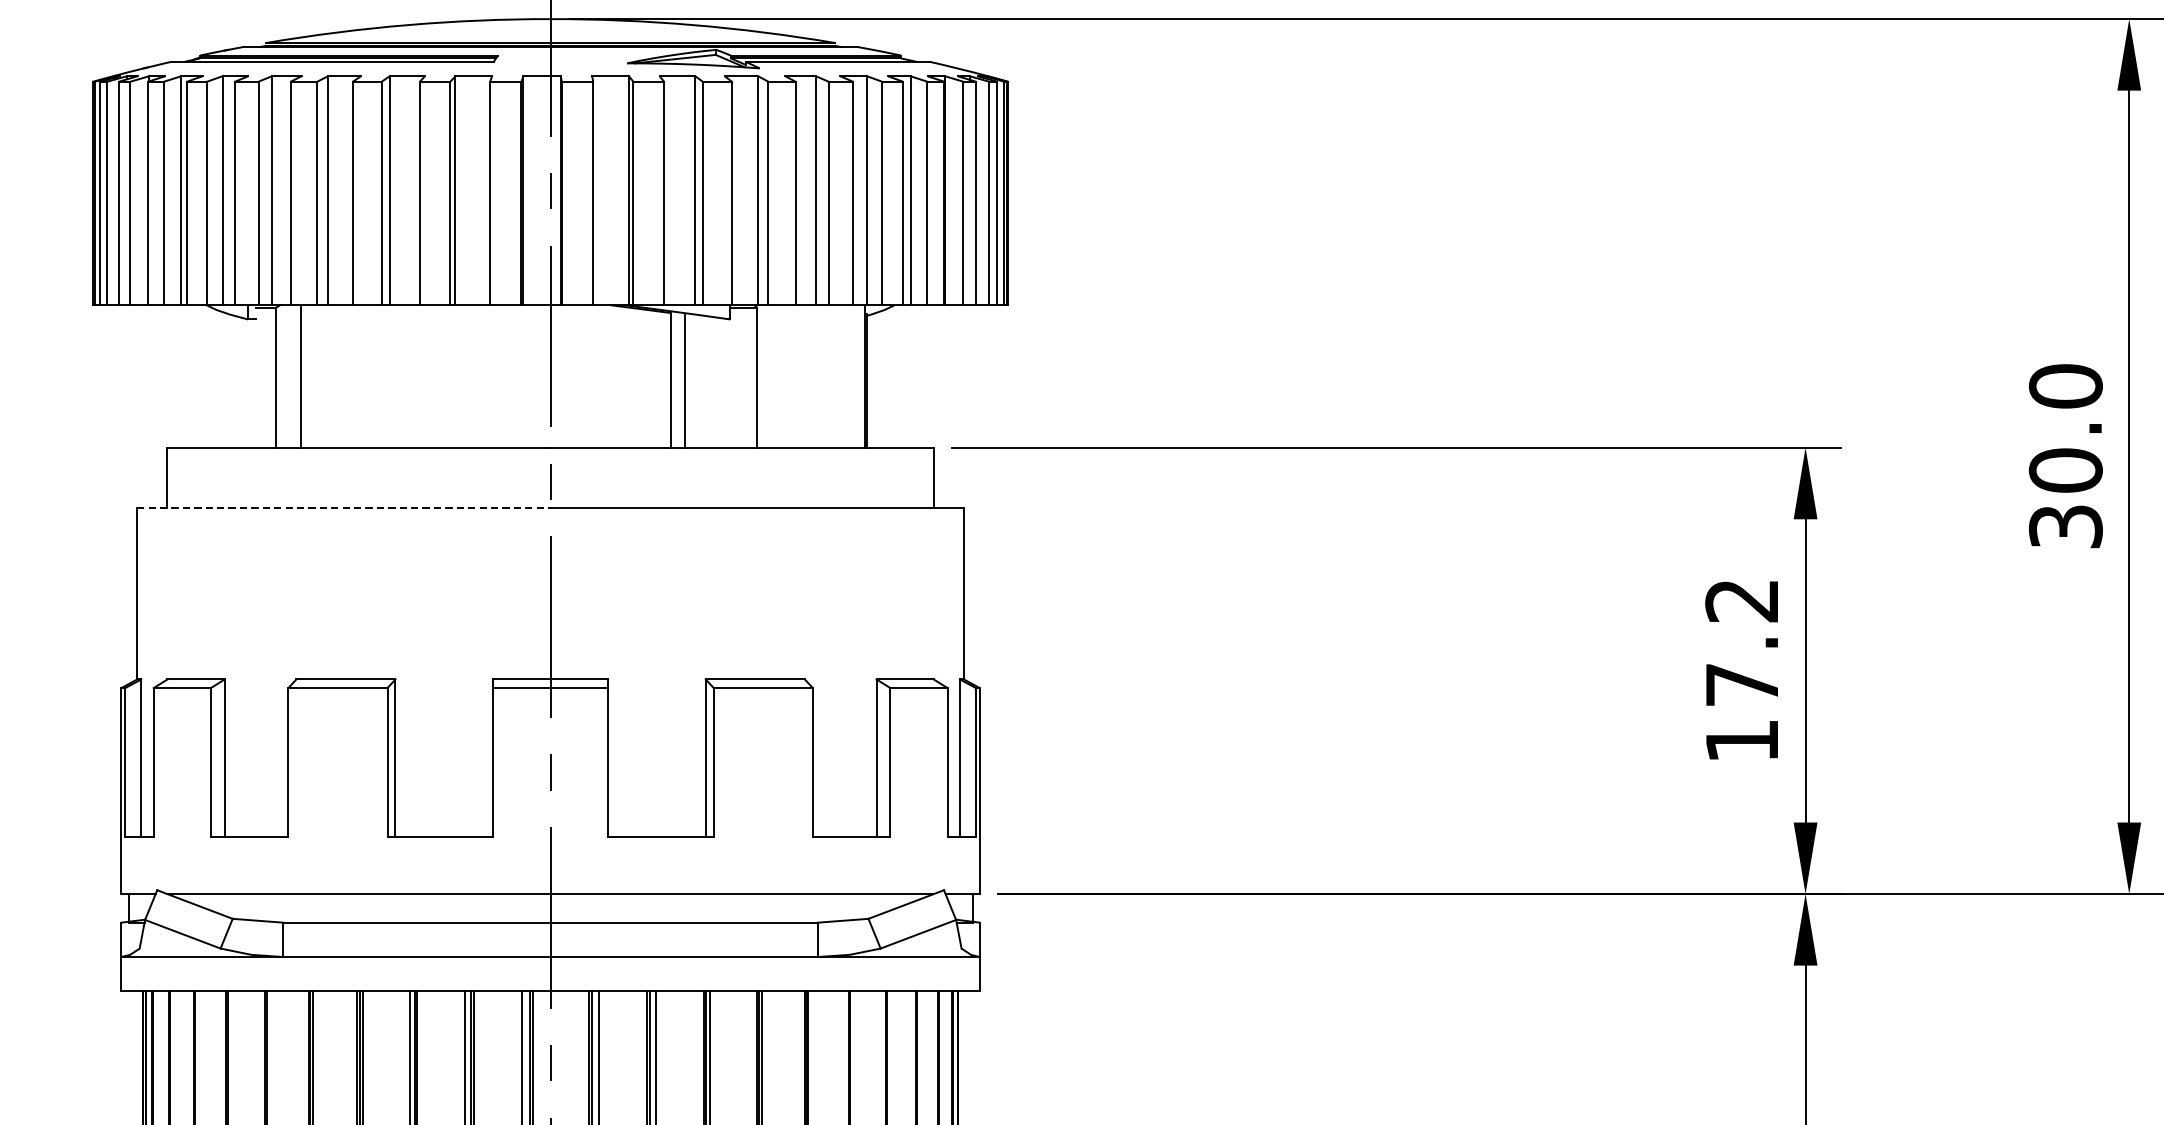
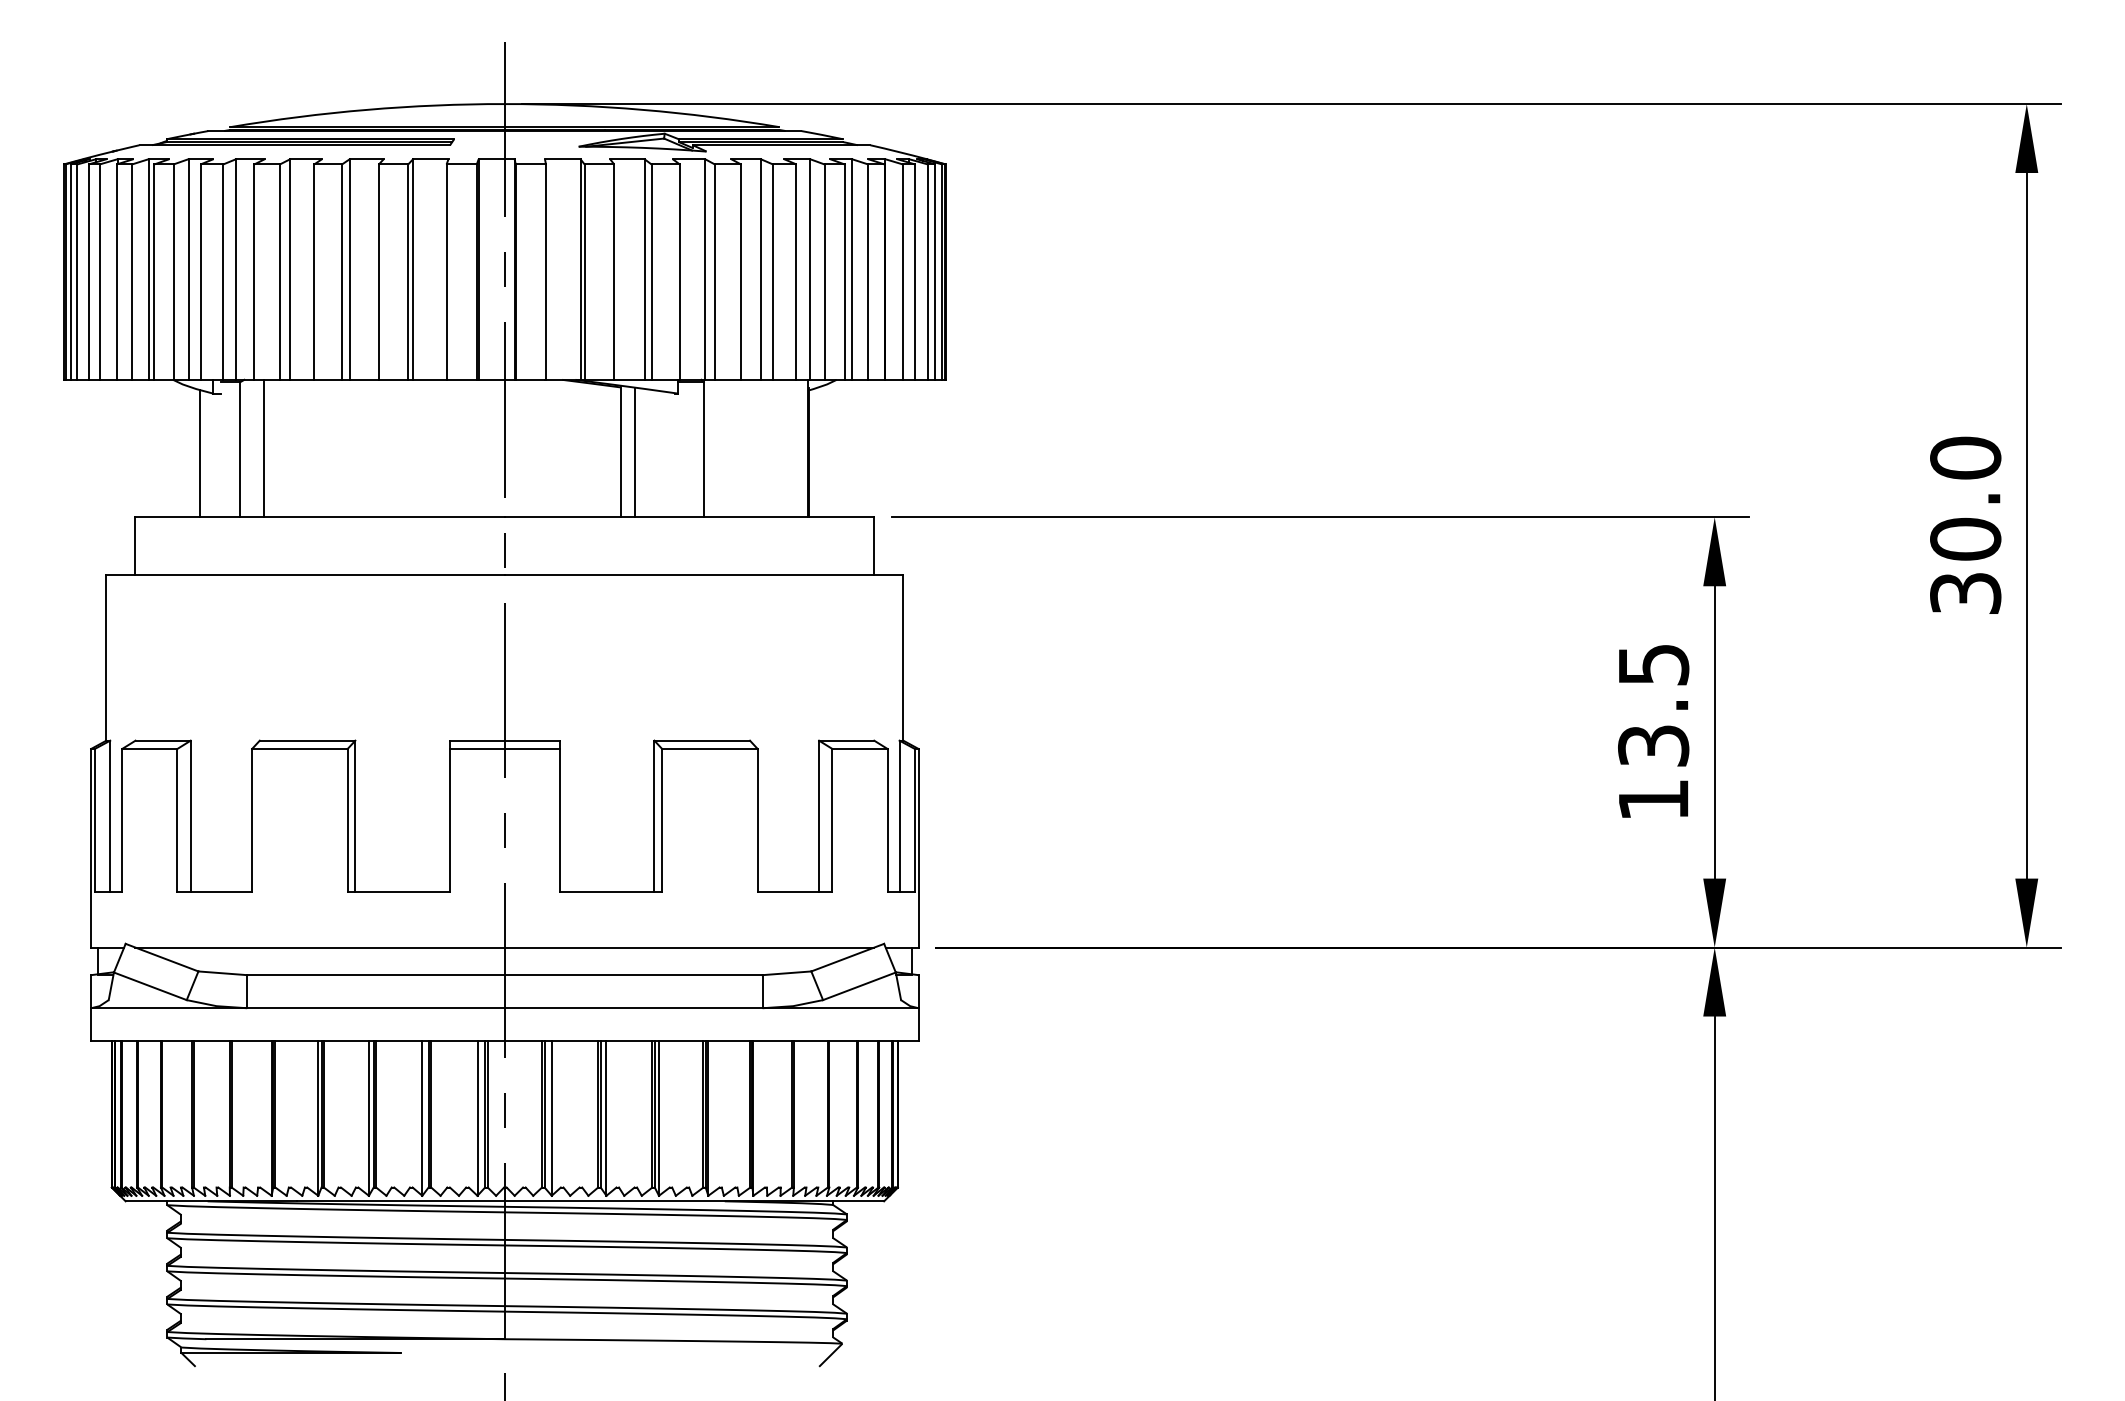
line: (234, 381) -> (200, 453), added
line: (344, 508) -> (306, 575), dashed -> solid
text: (1742, 642) -> (1653, 705), 17.2 -> 13.5

